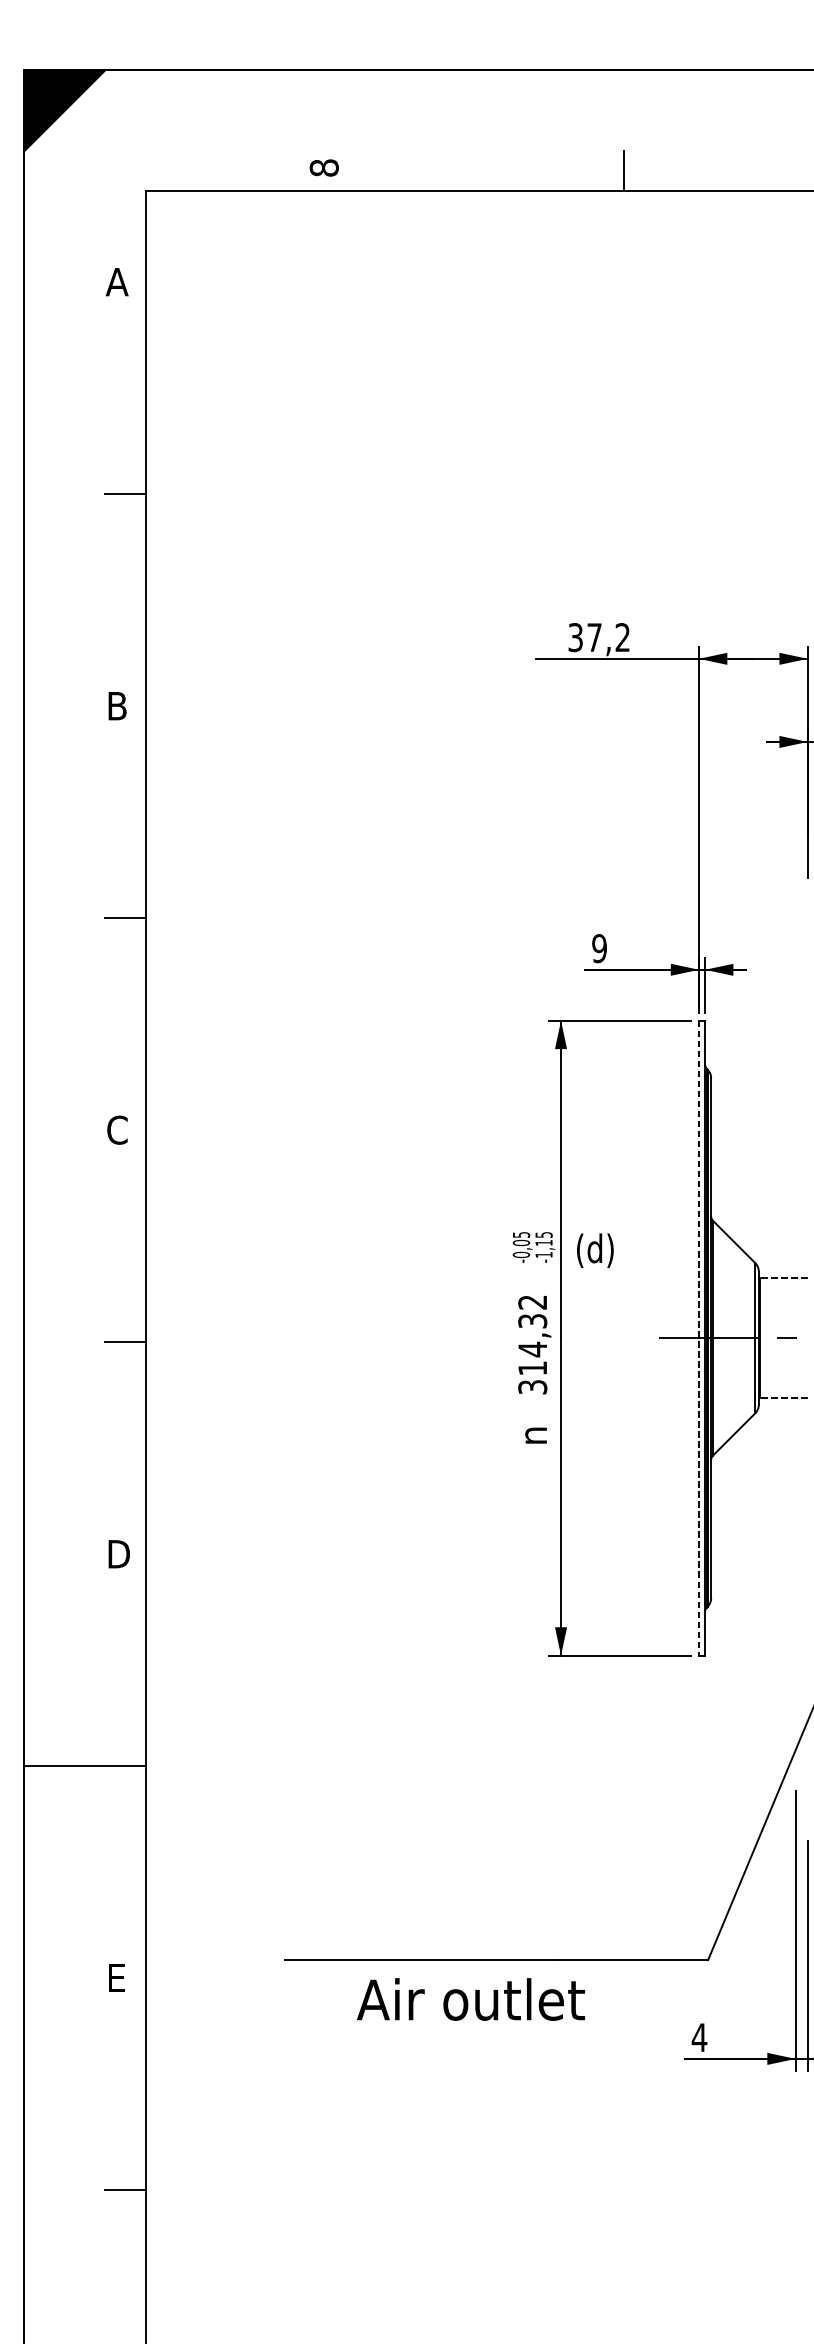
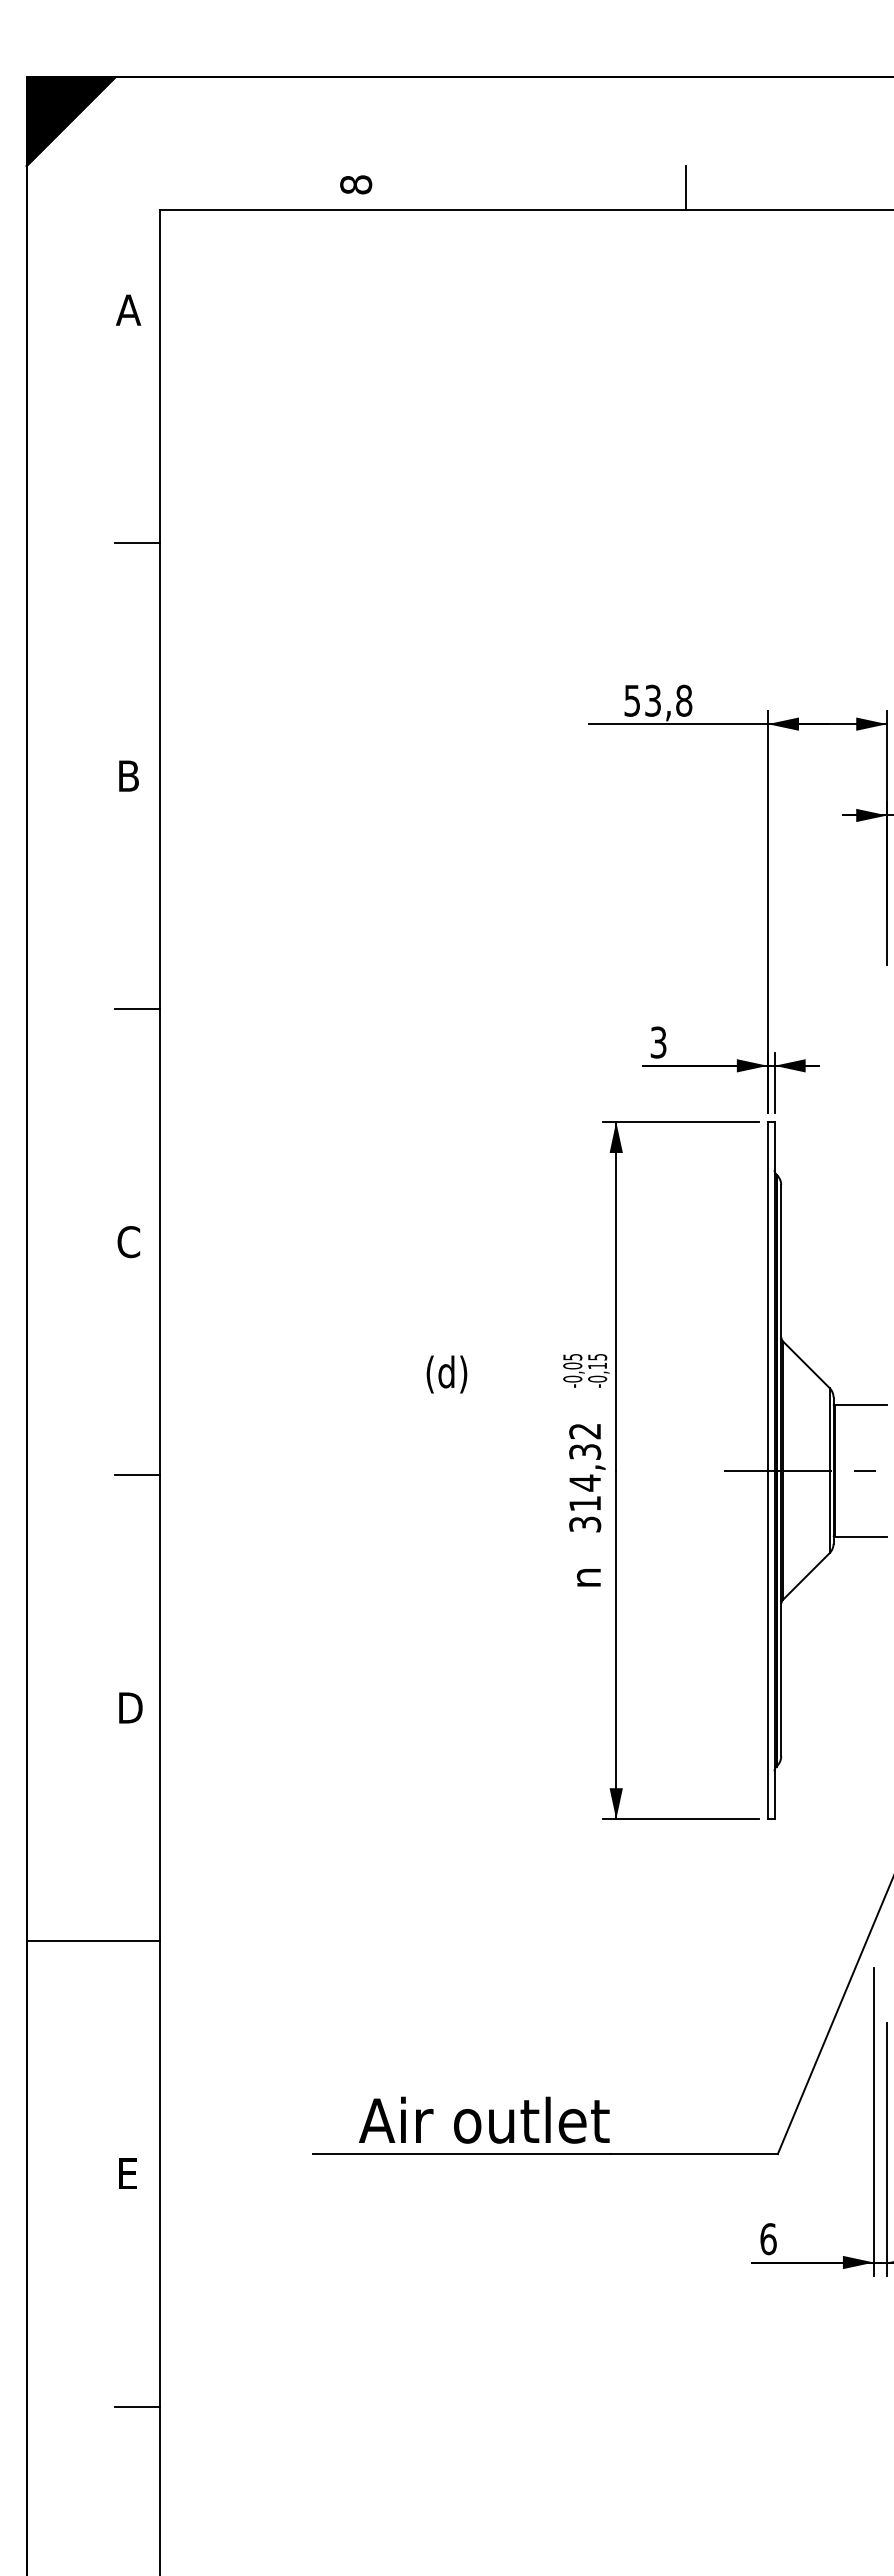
text: (599, 637) -> (658, 700), 37,2 -> 53,8
text: (599, 948) -> (658, 1042), 9 -> 3
text: (594, 1250) -> (446, 1374), moved
text: (543, 1254) -> (597, 1378), -1,15 -> -0,15
line: (783, 1278) -> (860, 1404), dashed -> solid
line: (698, 1338) -> (767, 1470), dashed -> solid
line: (783, 1398) -> (860, 1536), dashed -> solid
text: (471, 1998) -> (484, 2119), moved
text: (699, 2037) -> (768, 2239), 4 -> 6

